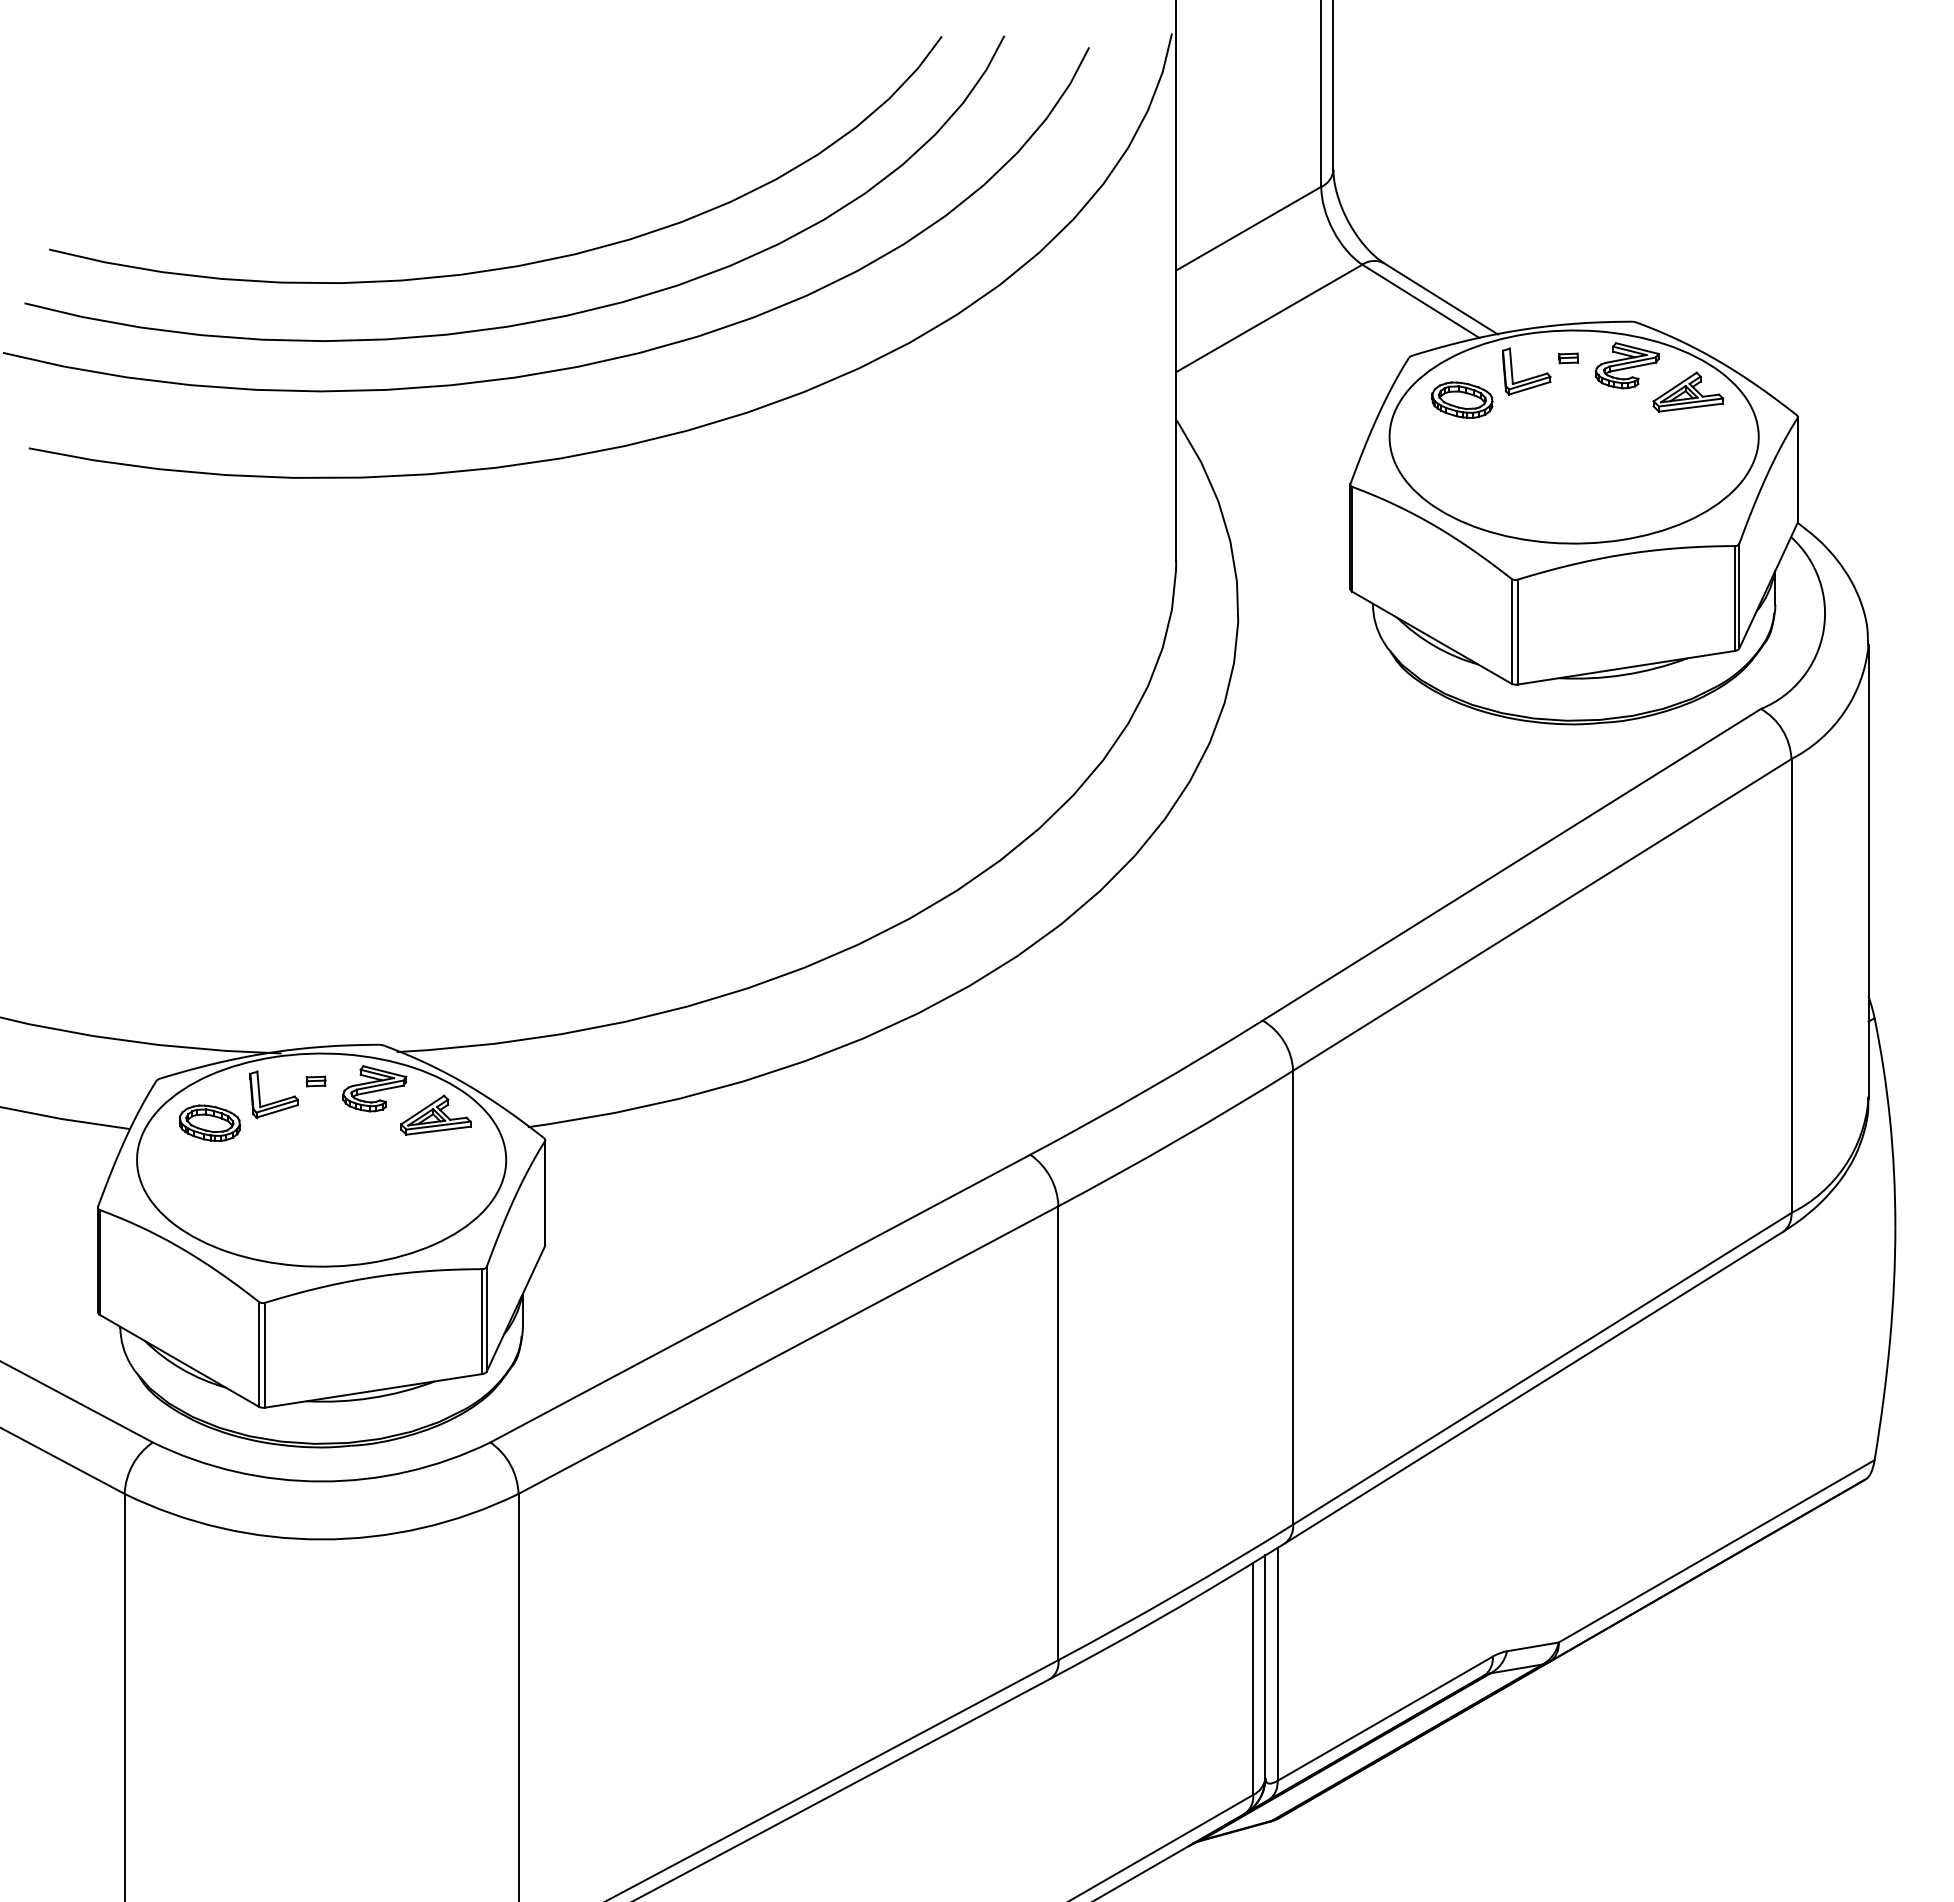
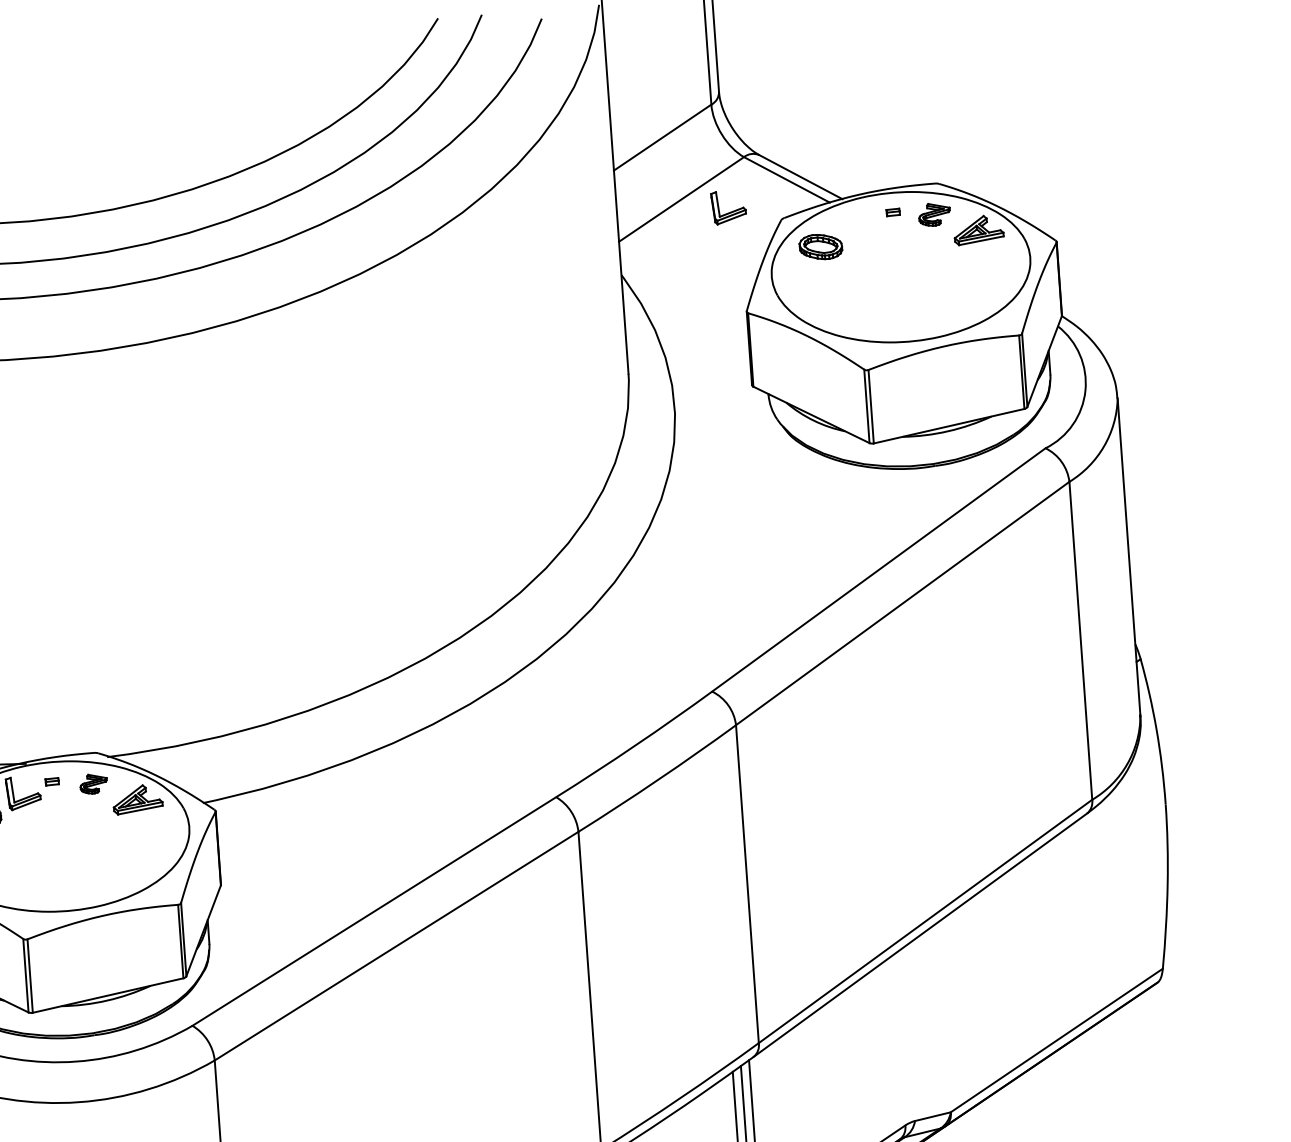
part: (1626, 365) -> (934, 214), size x0.7
part: (1526, 378) -> (729, 212), moved
part: (374, 1088) -> (93, 783), size x0.6

